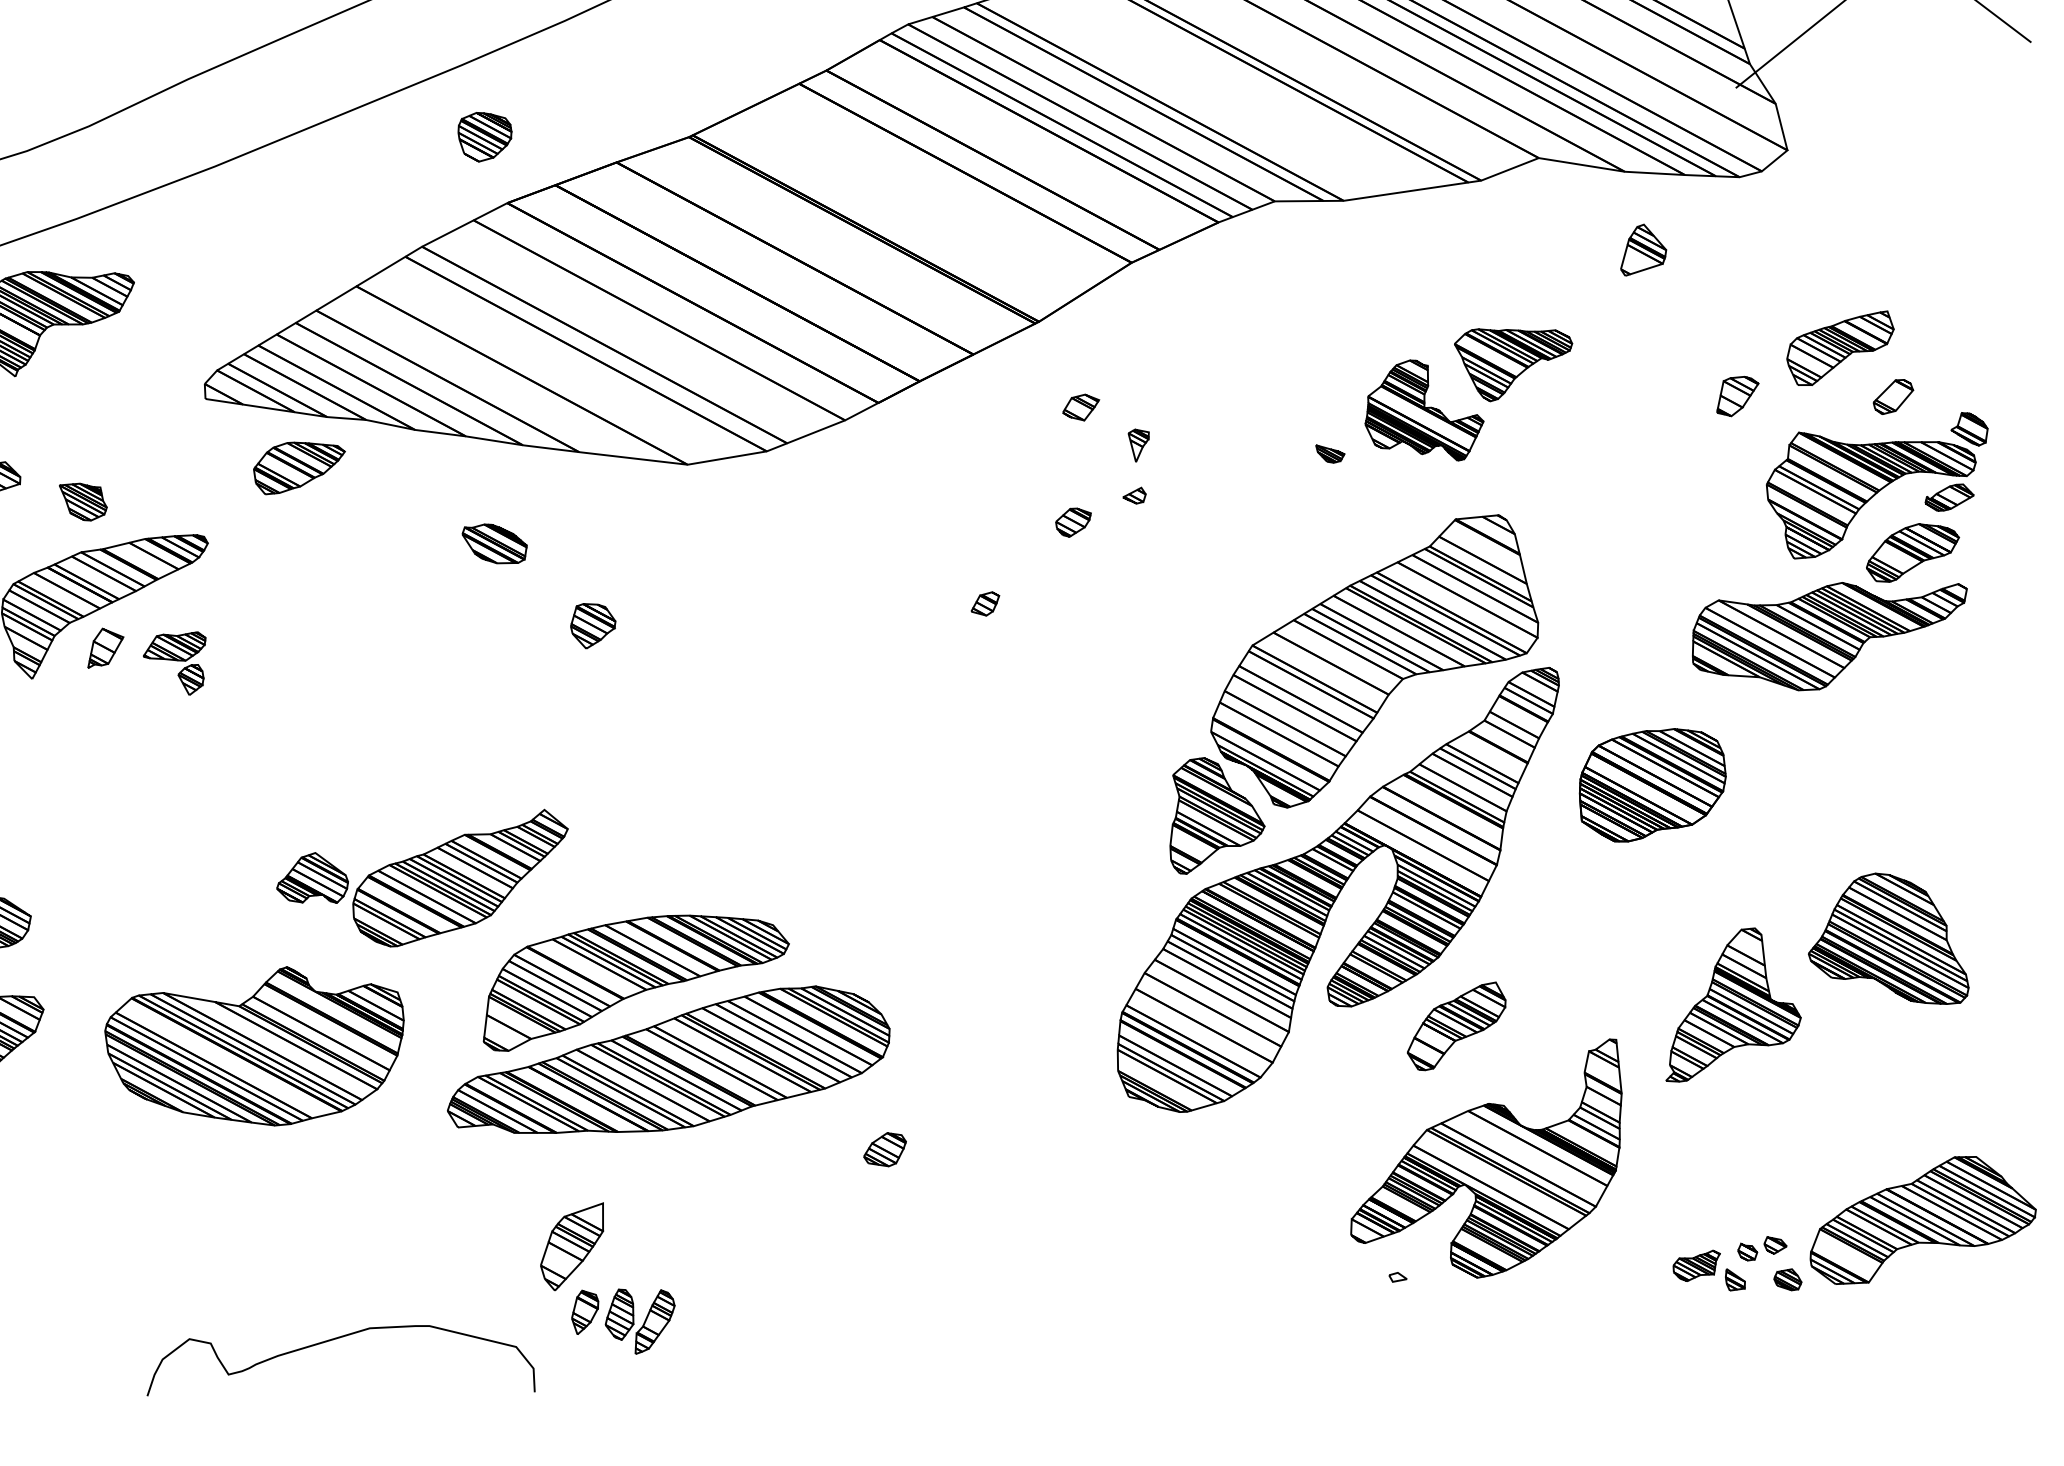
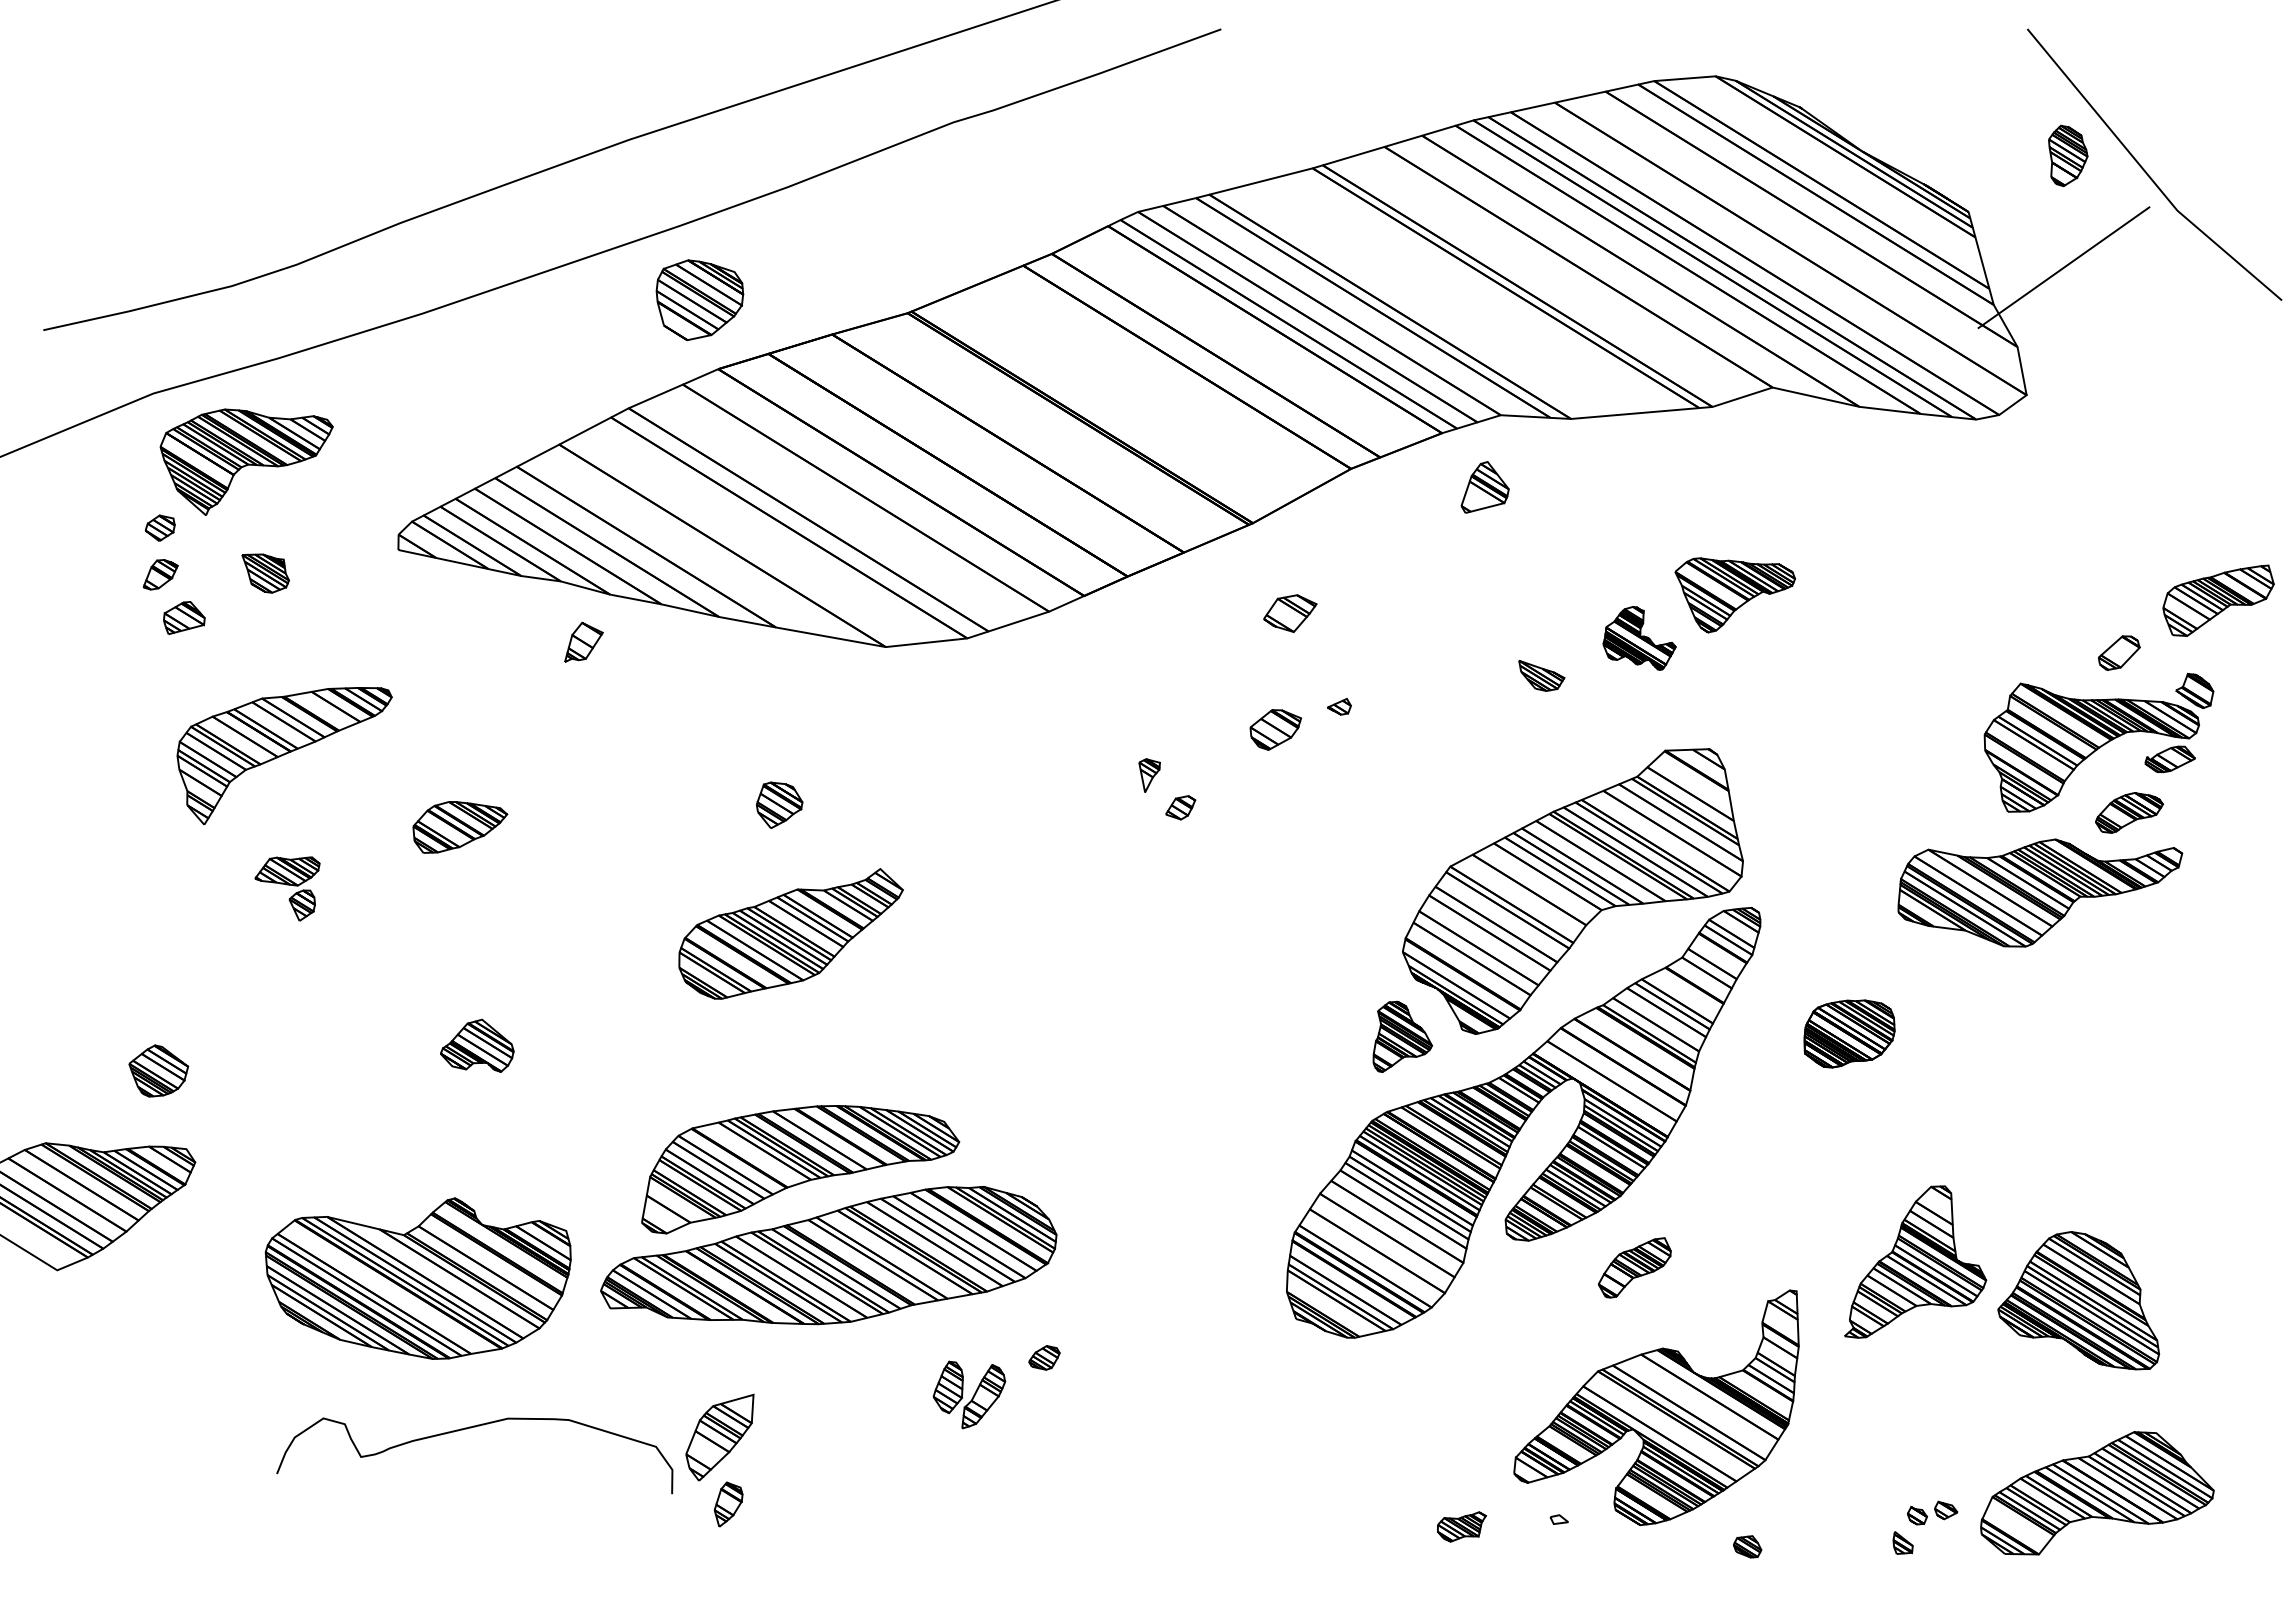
part: (484, 136) -> (699, 299), size x1.6
part: (1642, 249) -> (1484, 487), moved
part: (1840, 348) -> (2218, 600), moved
part: (1737, 396) -> (1960, 642), removed
part: (1081, 407) -> (1290, 613), size x1.4
part: (1423, 411) -> (1639, 638), size x0.6
part: (1139, 445) -> (1149, 775), moved
part: (1330, 453) -> (1541, 675), size x1.6
part: (300, 467) -> (460, 827), moved
part: (83, 502) -> (265, 573), moved
part: (1073, 522) -> (1275, 730), size x1.4
part: (494, 543) -> (684, 715), removed
part: (1912, 552) -> (2129, 812), size x0.7
part: (105, 646) -> (583, 641), moved
part: (175, 664) -> (287, 888), moved
part: (1652, 784) -> (1849, 1033), size x0.6
part: (1215, 814) -> (1402, 1036), size x0.6
part: (460, 878) -> (790, 933), moved
part: (1886, 940) -> (2078, 1300), moved
part: (1456, 1026) -> (1634, 1267), size x0.7
part: (255, 1047) -> (417, 1278), moved
part: (885, 1149) -> (1044, 1357), size x0.7
part: (1696, 1265) -> (1461, 1526), moved
part: (1787, 1279) -> (1747, 1546), moved
part: (640, 1320) -> (969, 1394), moved
curve: (330, 1341) -> (467, 1429), moved

